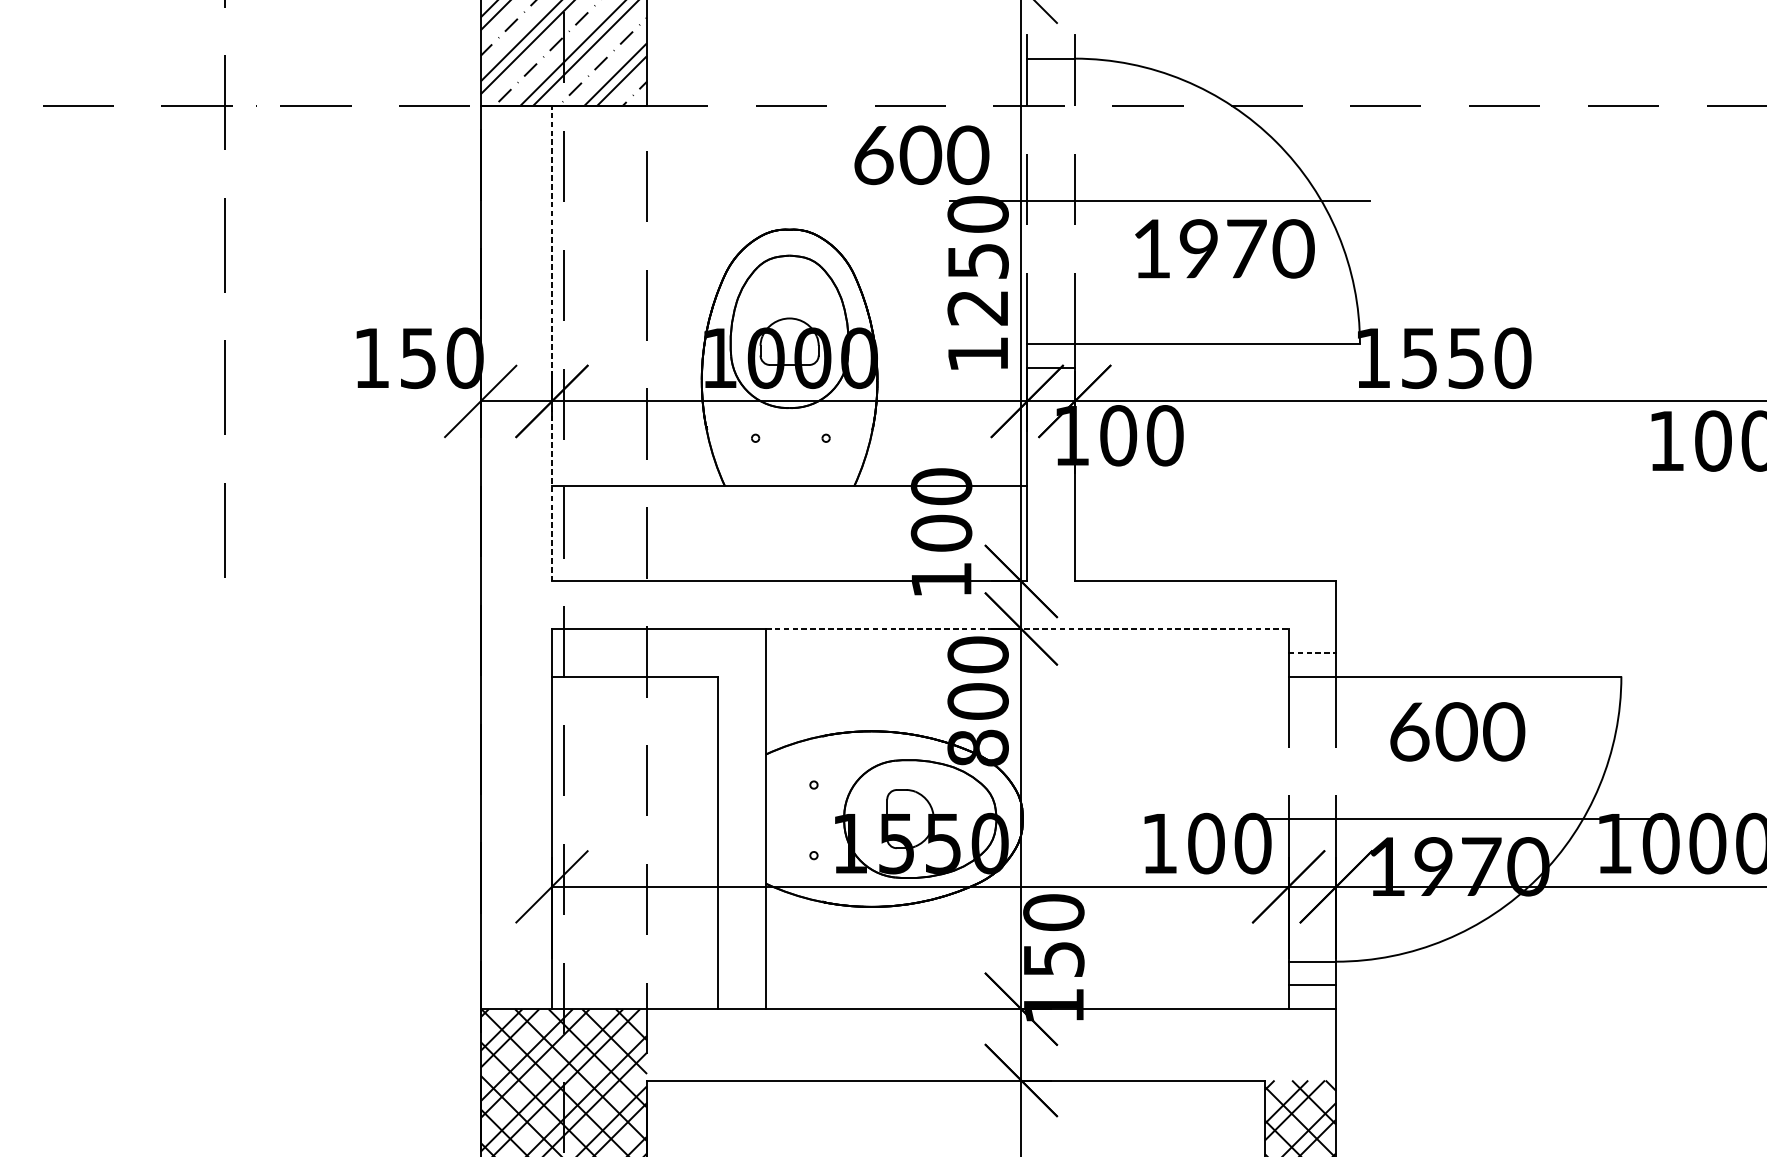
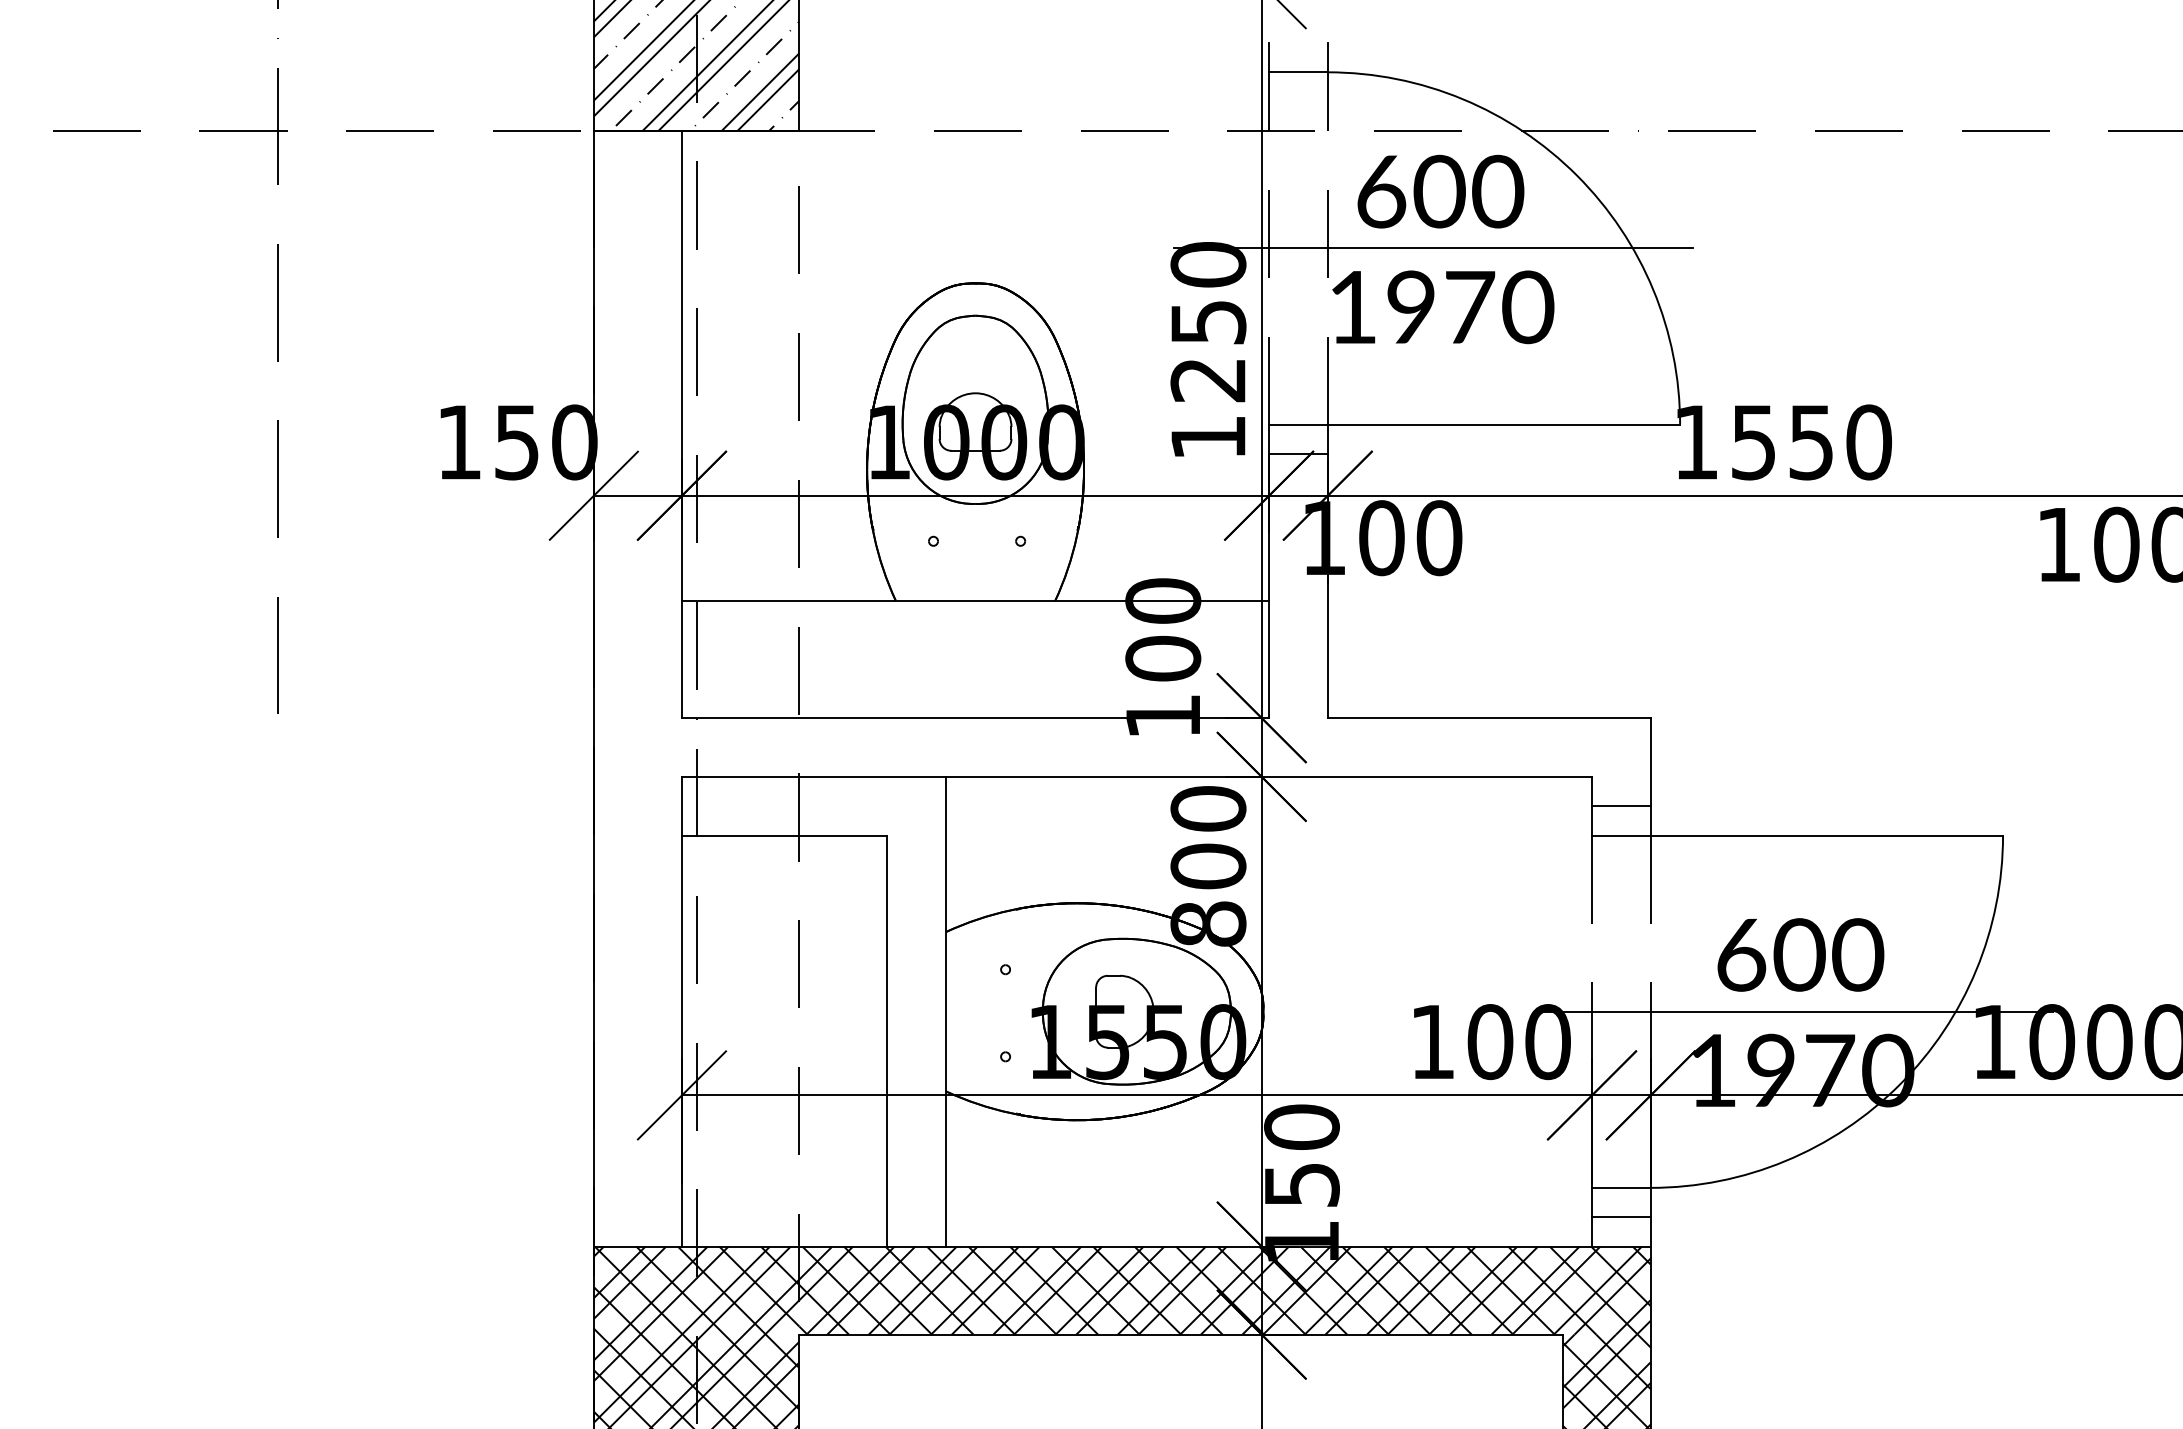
text: (921, 155) -> (1440, 191), moved
text: (1225, 249) -> (1443, 307), moved
line: (551, 343) -> (681, 424), dashed -> solid
line: (1027, 628) -> (1269, 776), dashed -> solid
line: (1312, 652) -> (1621, 806), dashed -> solid
text: (1457, 731) -> (1800, 954), moved
hatch: (991, 1044) -> (1224, 1290), added

